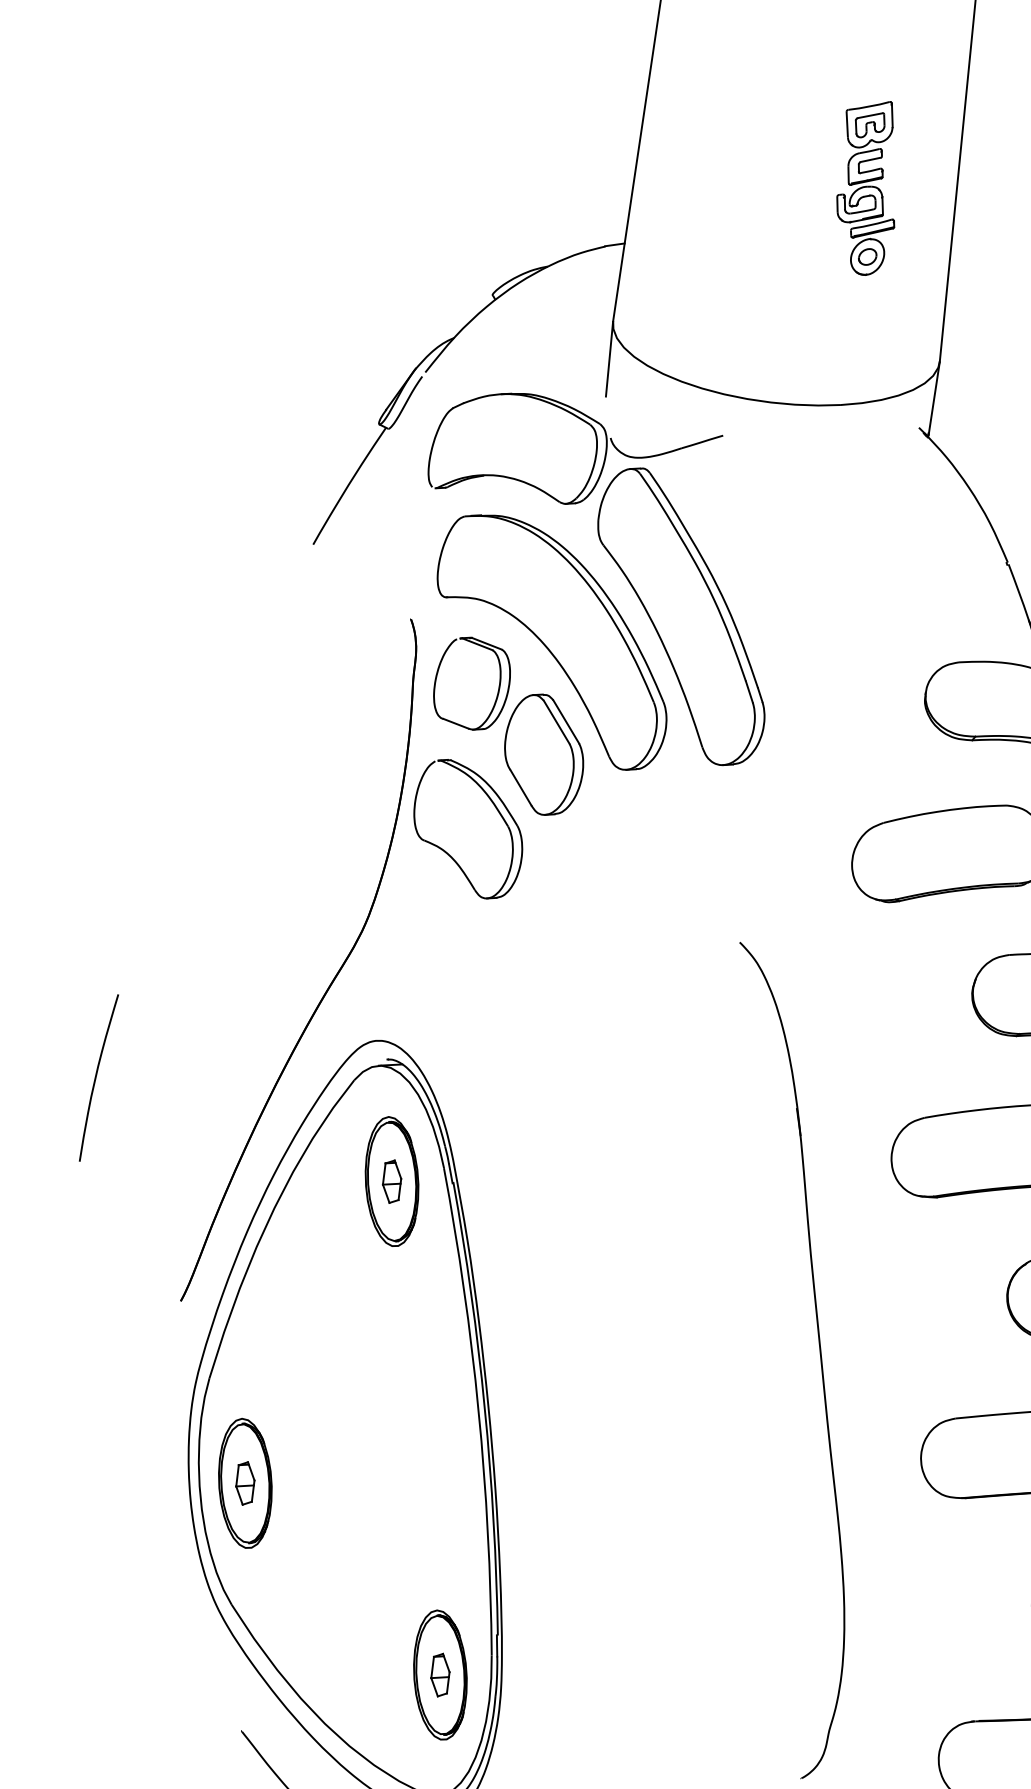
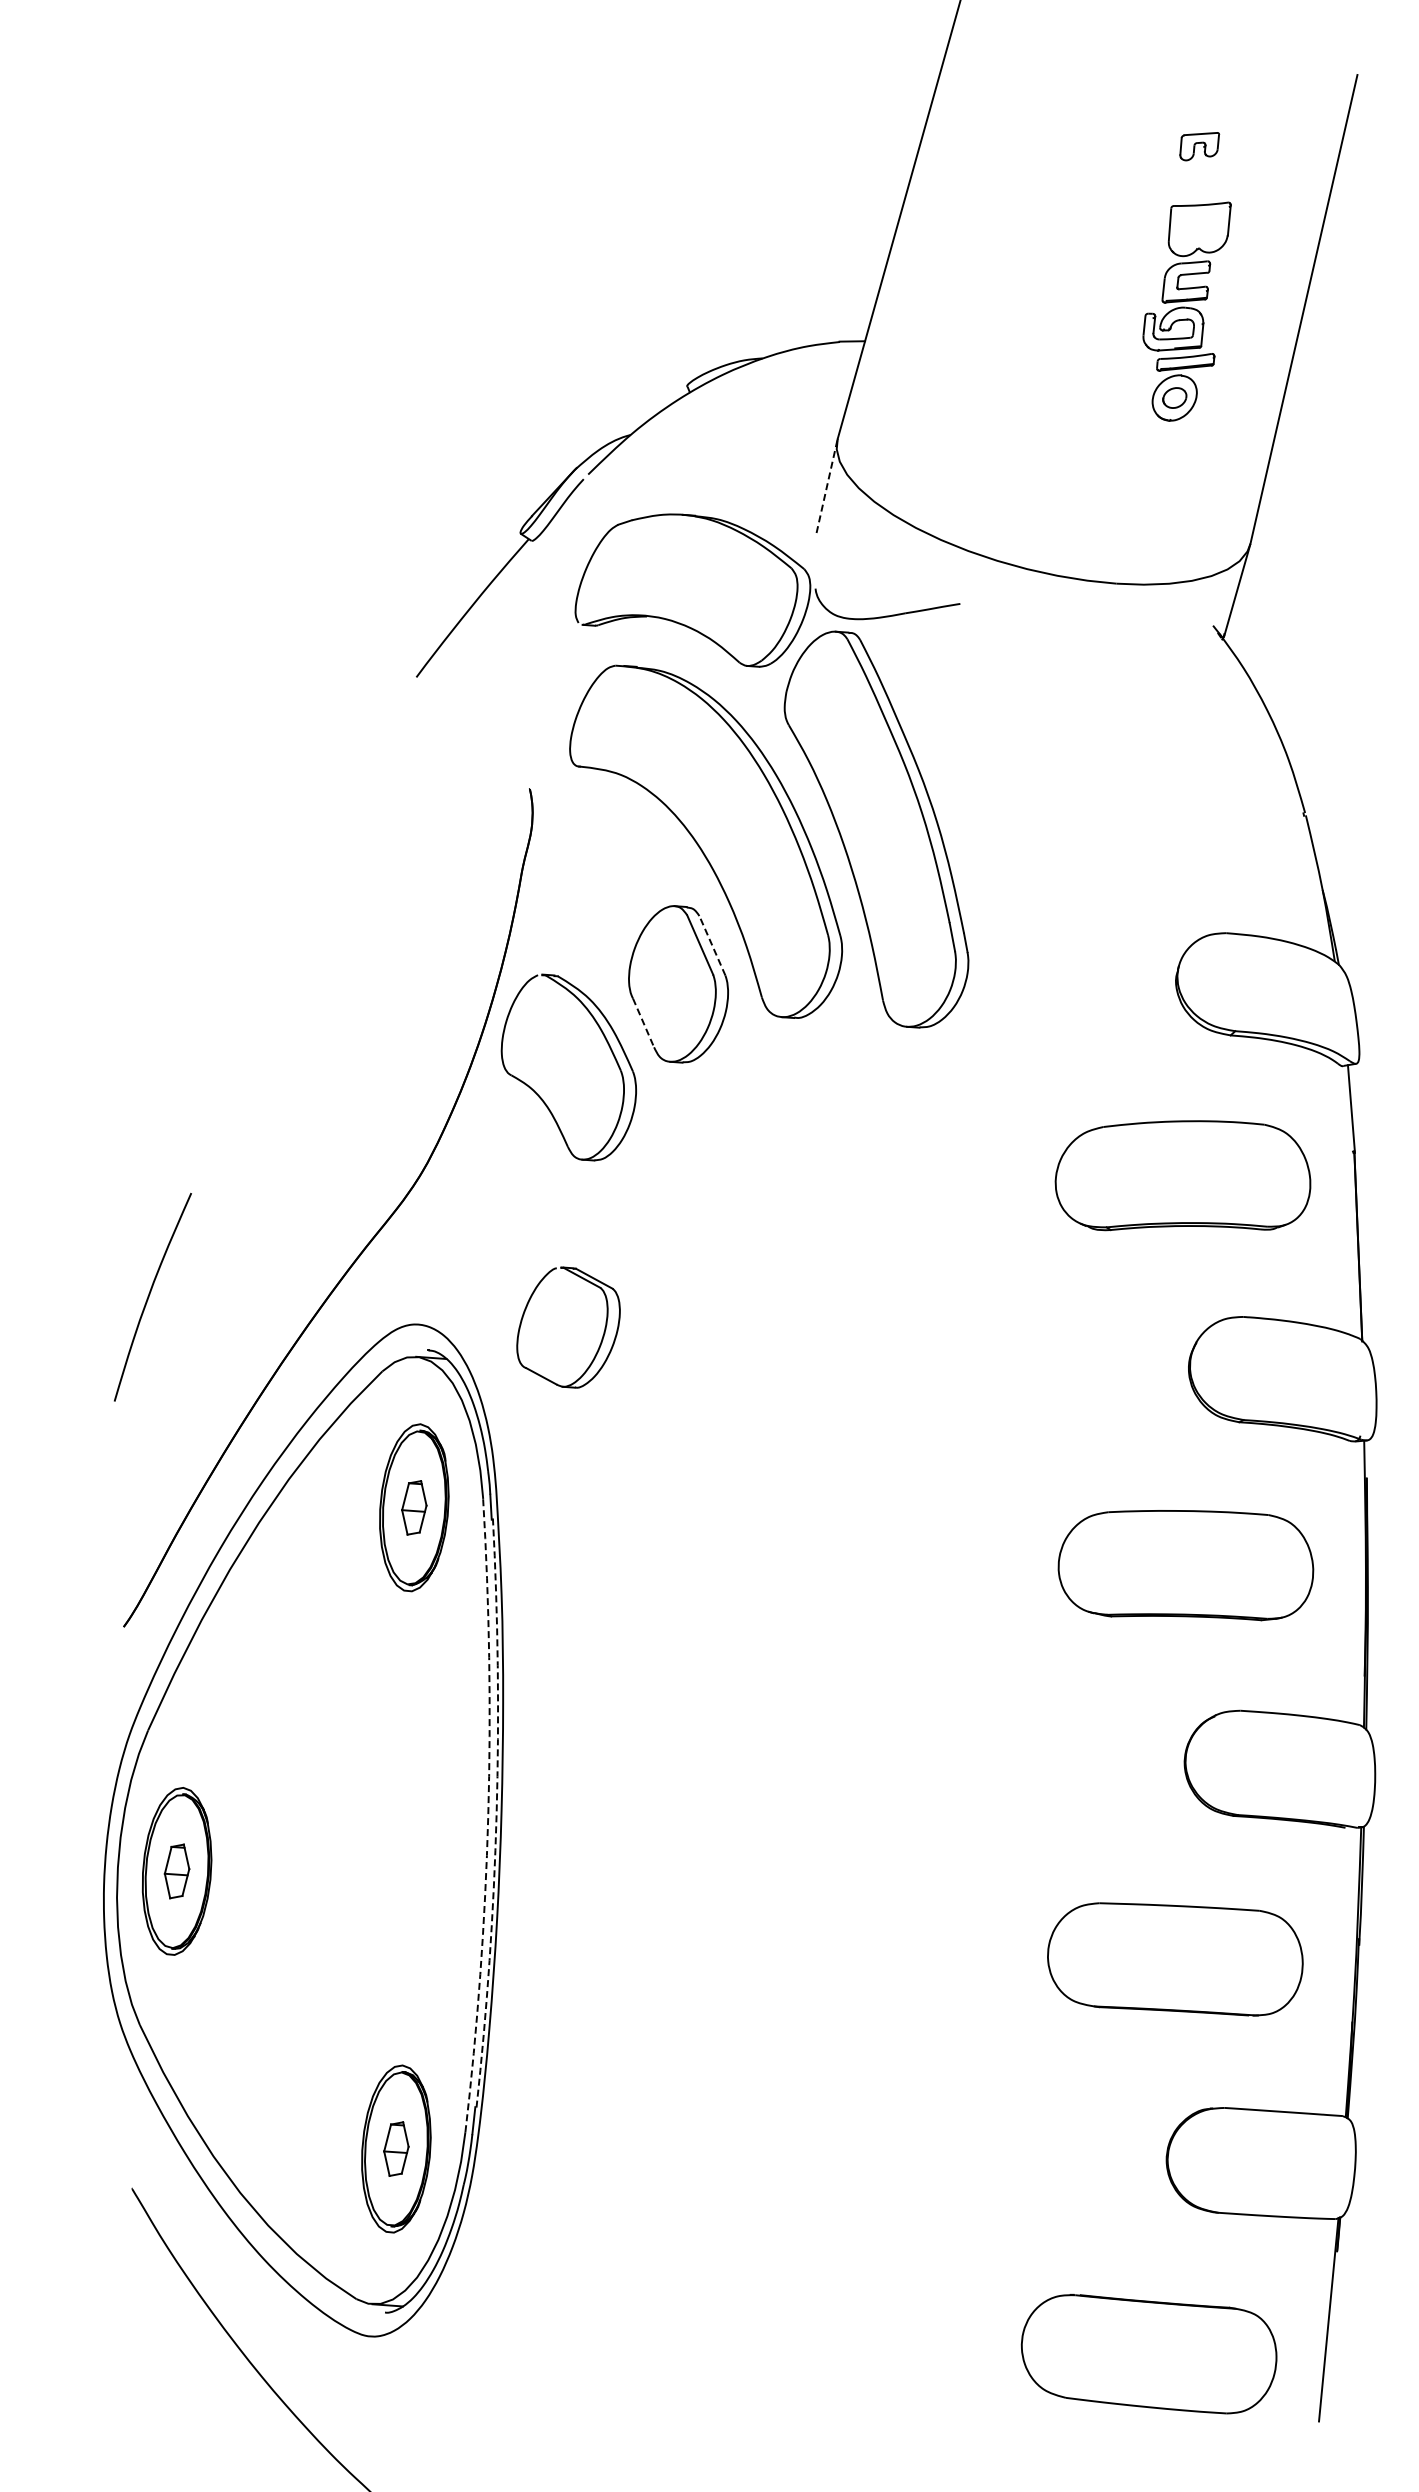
part: (870, 125) -> (1199, 146), moved
line: (609, 359) -> (826, 487), solid -> dashed
part: (498, 688) -> (601, 1338), moved
line: (566, 721) -> (712, 945), solid -> dashed
line: (520, 787) -> (643, 1022), solid -> dashed
curve: (96, 1078) -> (149, 1297), moved
part: (819, 1354) -> (935, 1798), removed
arc: (484, 1408) -> (496, 1813), solid -> dashed
arc: (478, 1410) -> (488, 1815), solid -> dashed

